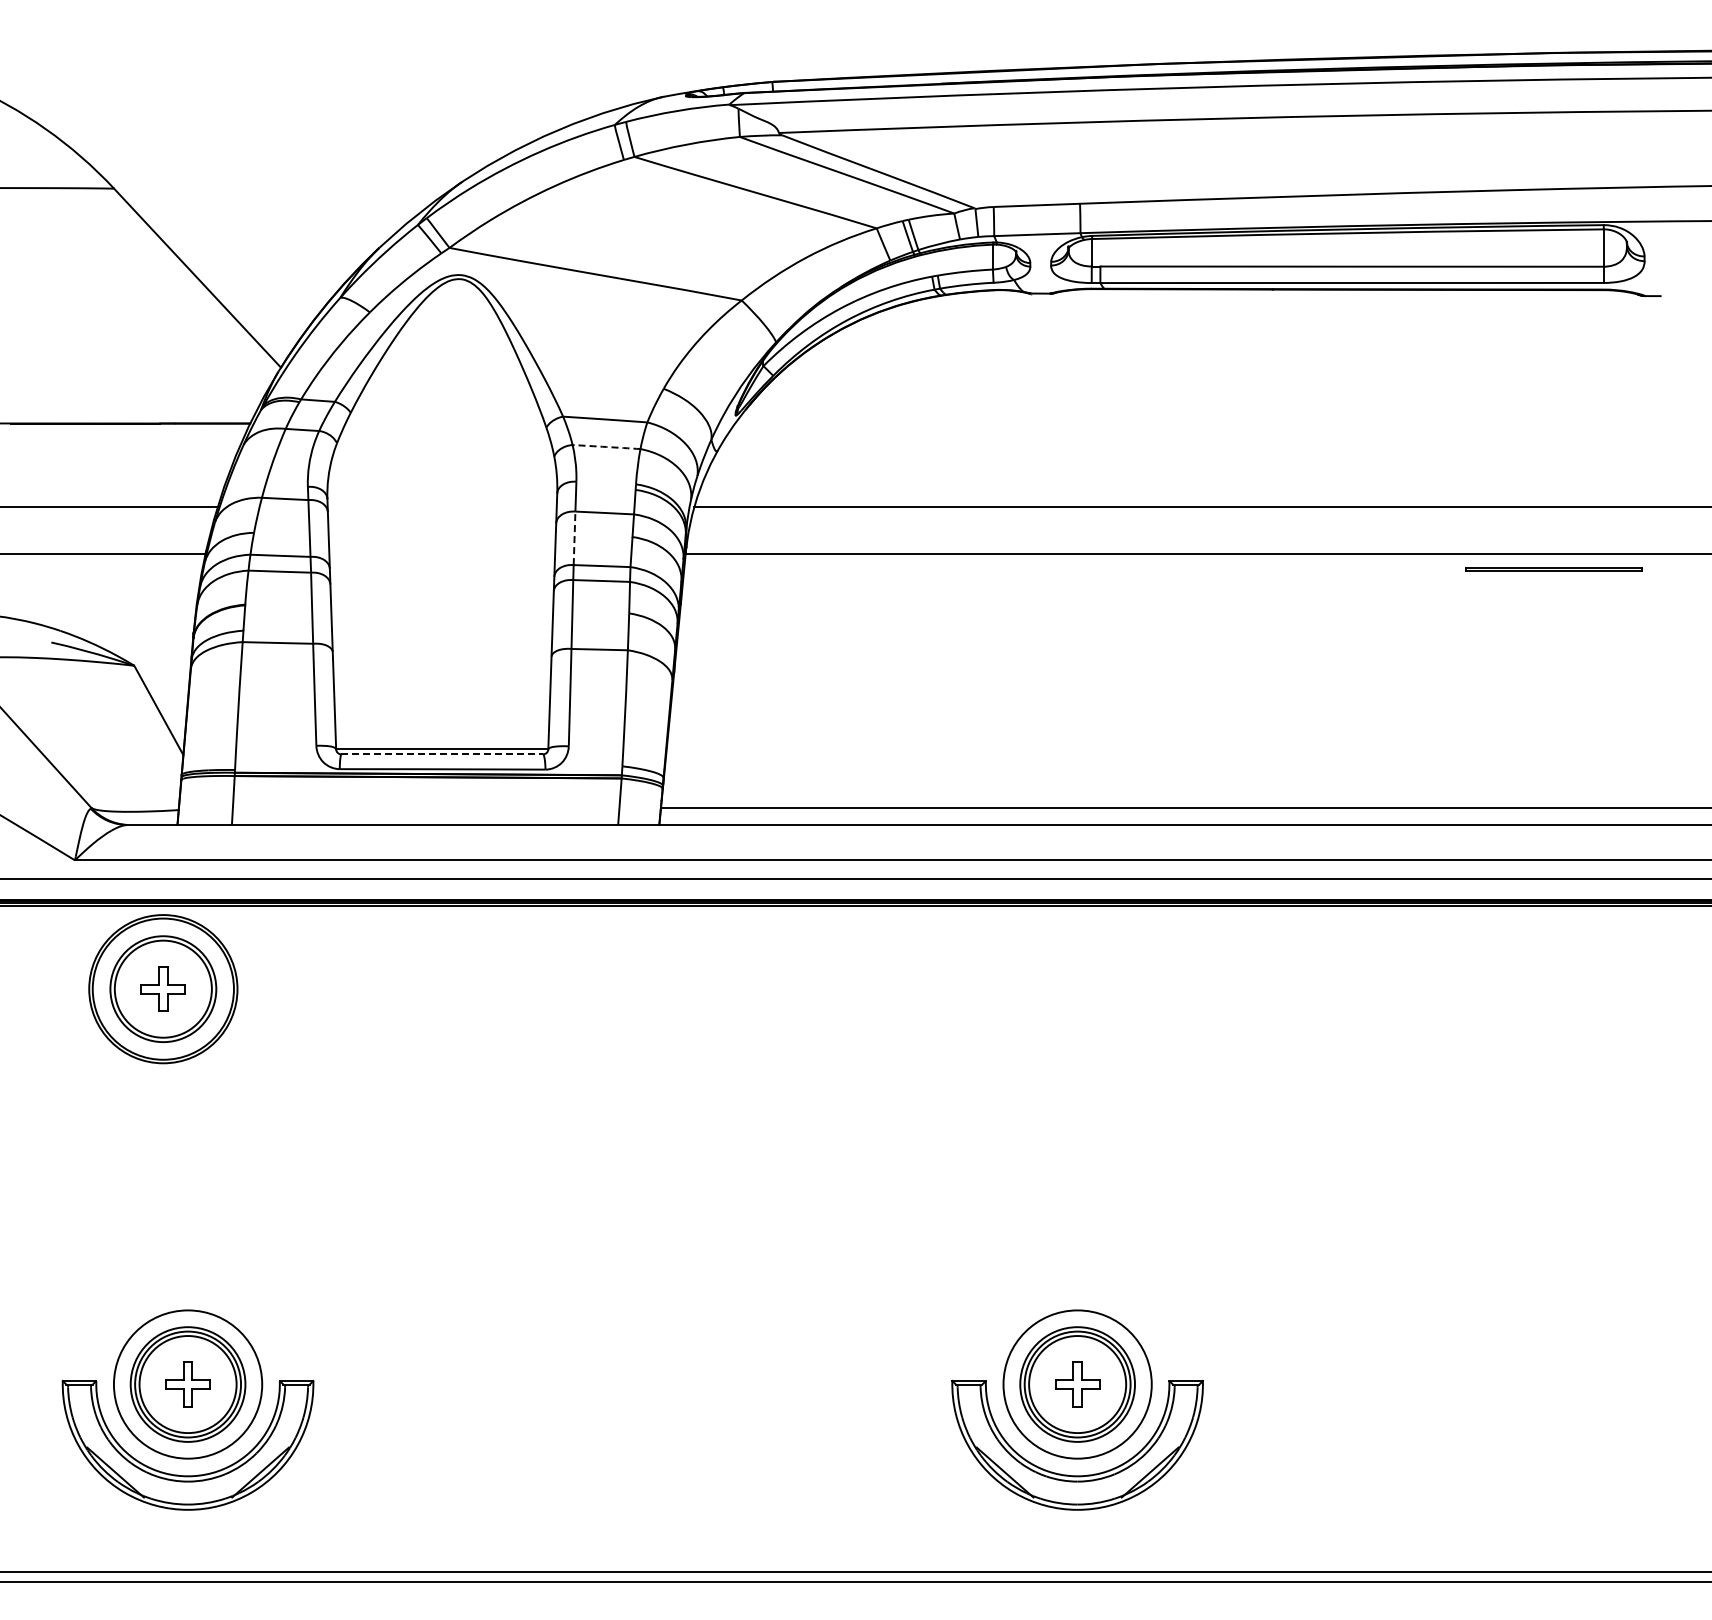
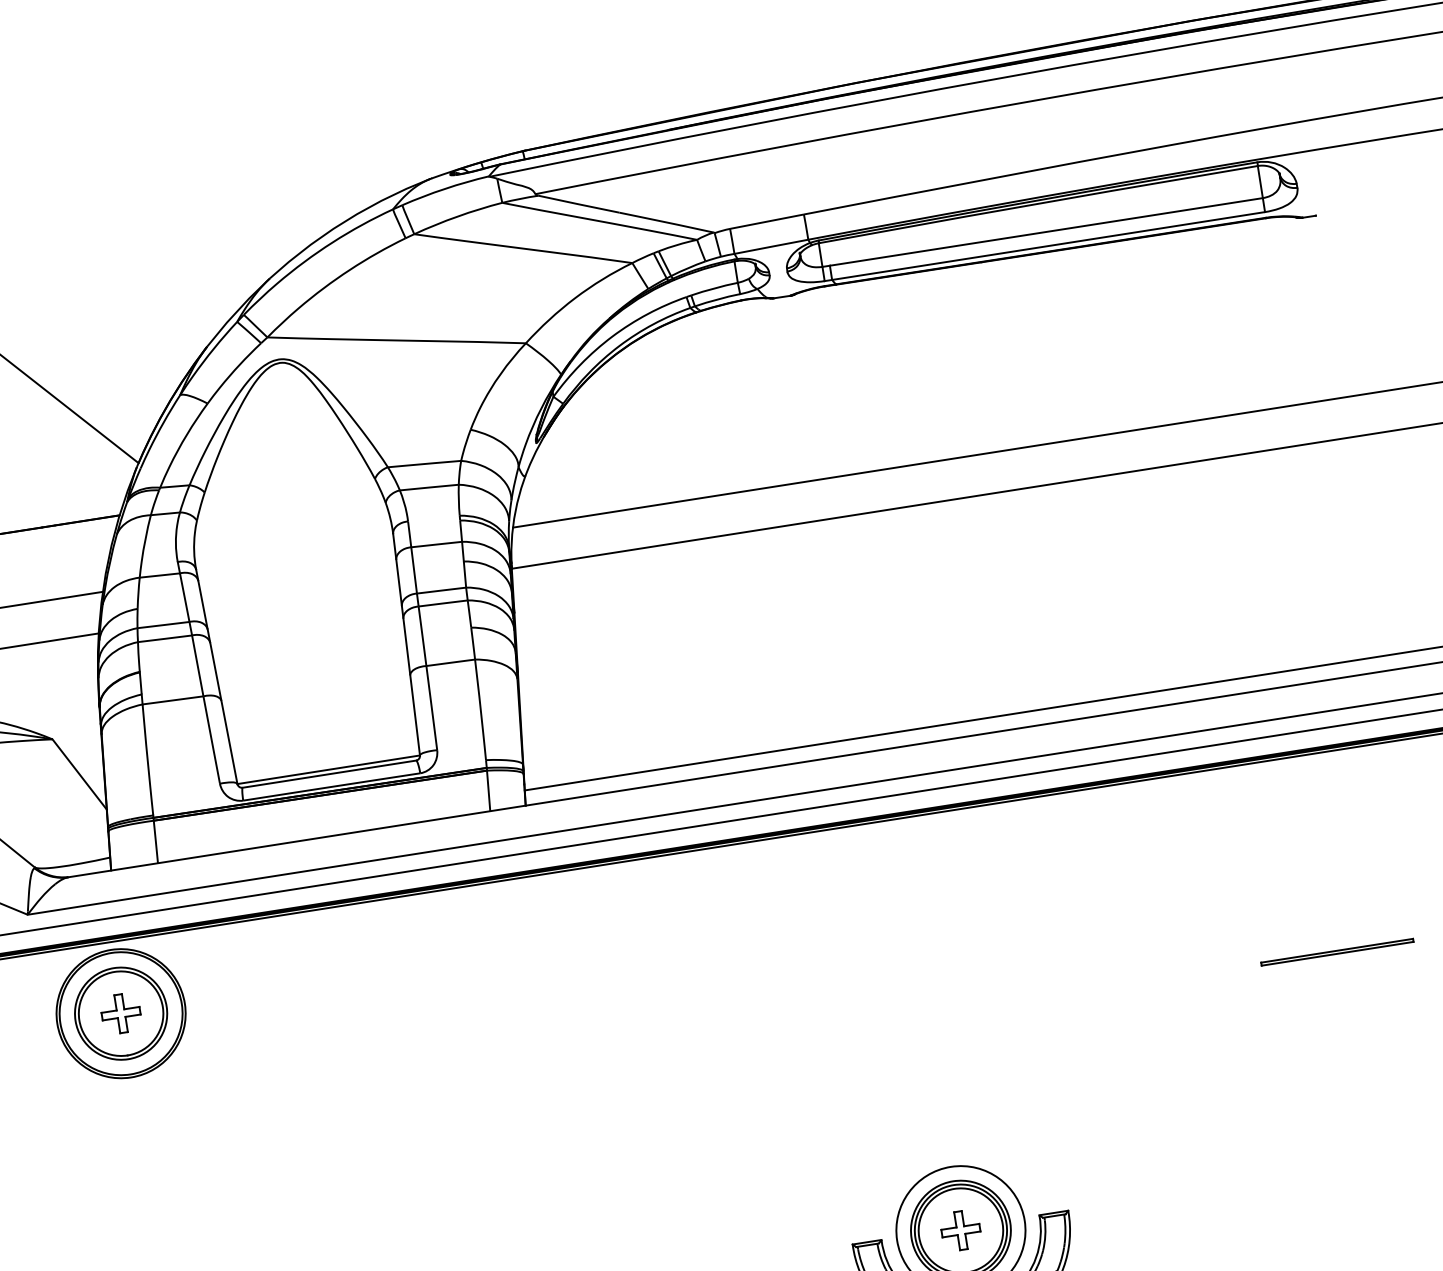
arc: (606, 447) -> (429, 487), dashed -> solid
line: (574, 538) -> (414, 570), dashed -> solid
line: (1553, 568) -> (1336, 951), moved
line: (442, 754) -> (329, 774), dashed -> solid

